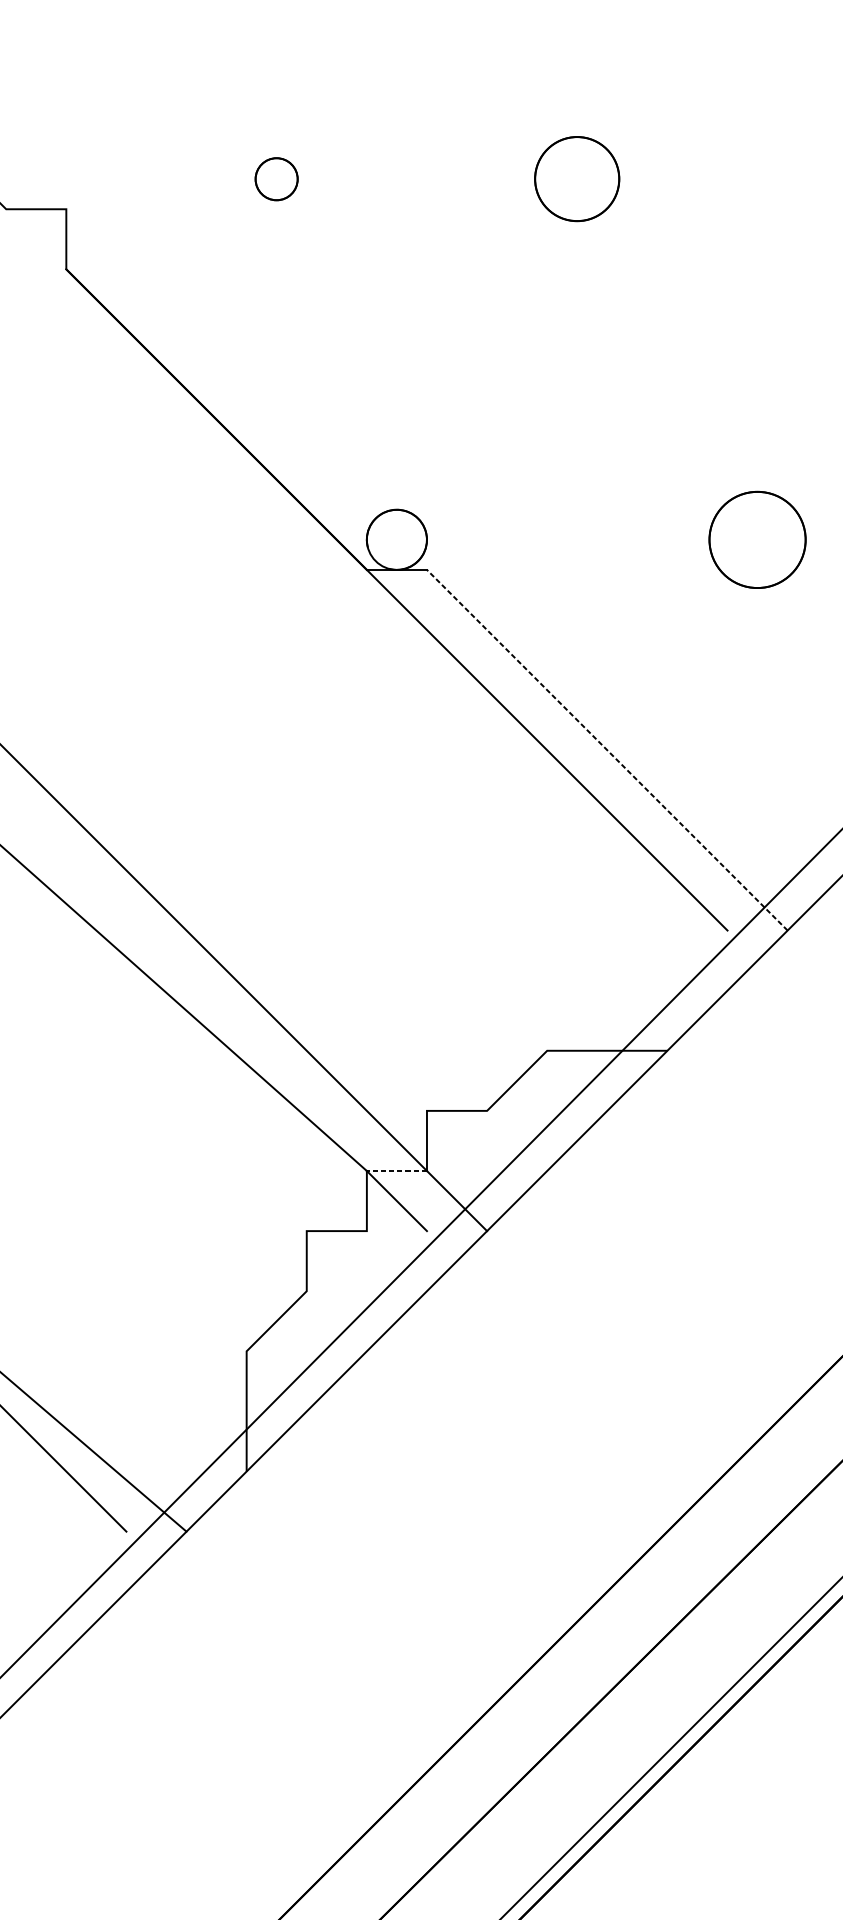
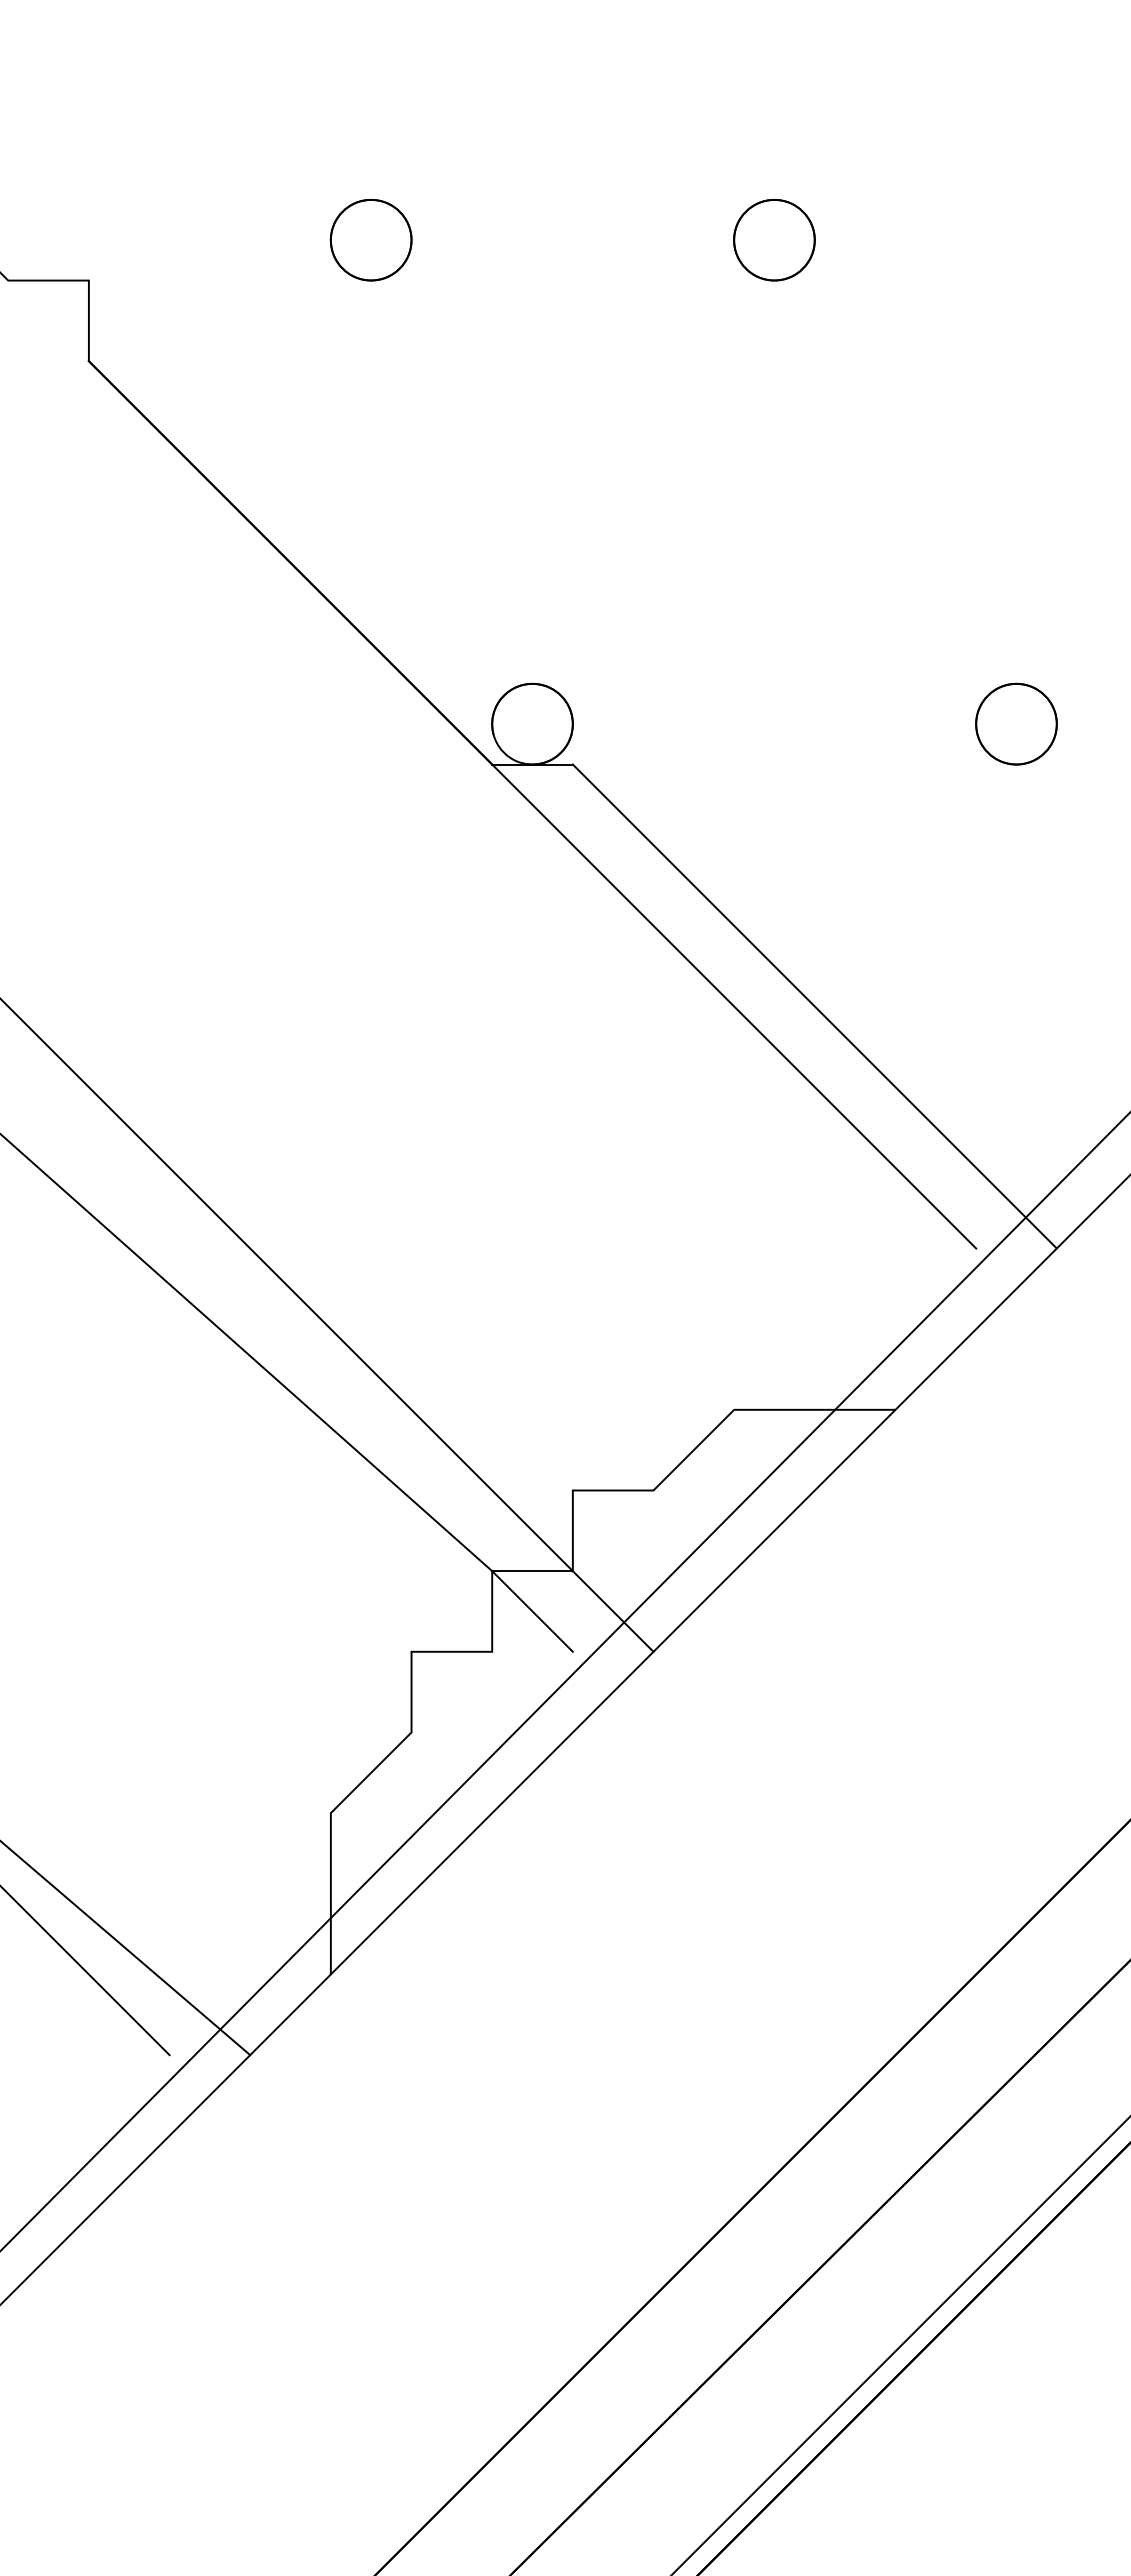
part: (276, 179) -> (370, 240), size x1.43
part: (577, 179) -> (774, 240), size x0.71
part: (757, 539) -> (1016, 723), size x0.62
line: (607, 750) -> (814, 1006), dashed -> solid
line: (396, 1171) -> (532, 1571), dashed -> solid

